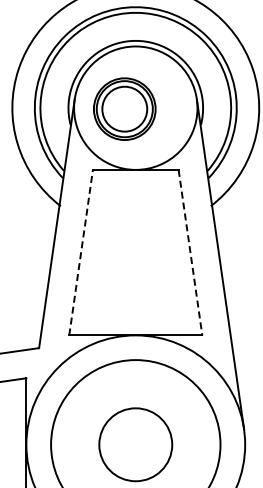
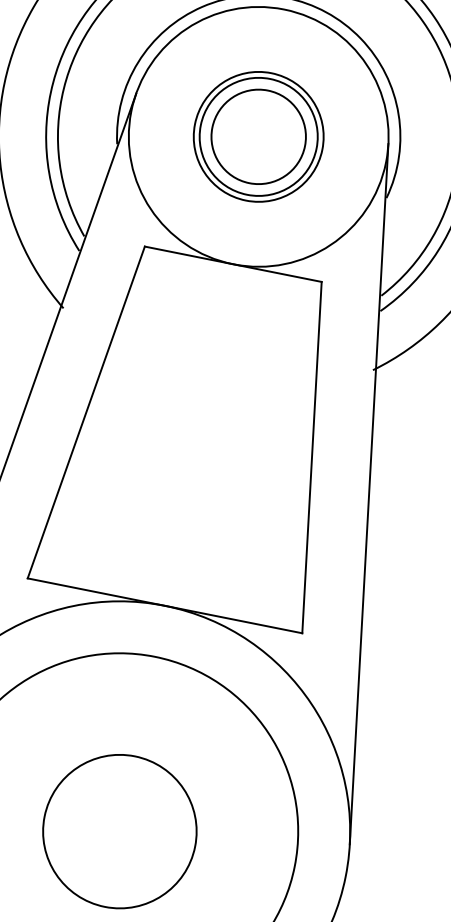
part: (124, 108) -> (258, 135), moved
line: (81, 252) -> (87, 412), dashed -> solid
line: (190, 252) -> (312, 457), dashed -> solid

